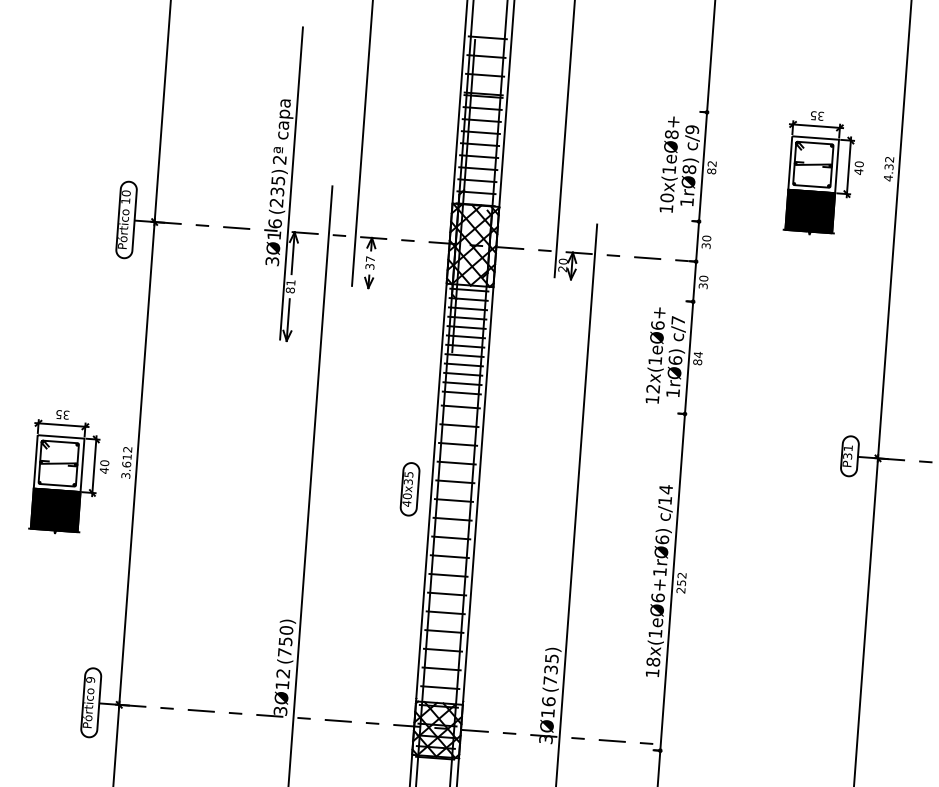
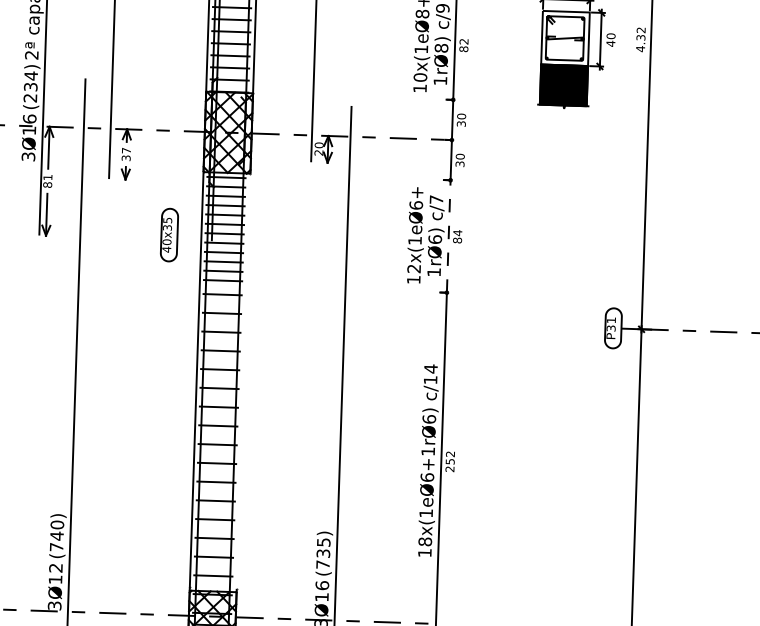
text: (278, 180) -> (31, 75), (235) -> (234)
line: (689, 353) -> (448, 232), solid -> dashed
part: (409, 489) -> (168, 235), moved
line: (478, 494) -> (243, 381), removed
text: (285, 641) -> (56, 536), (750) -> (740)

